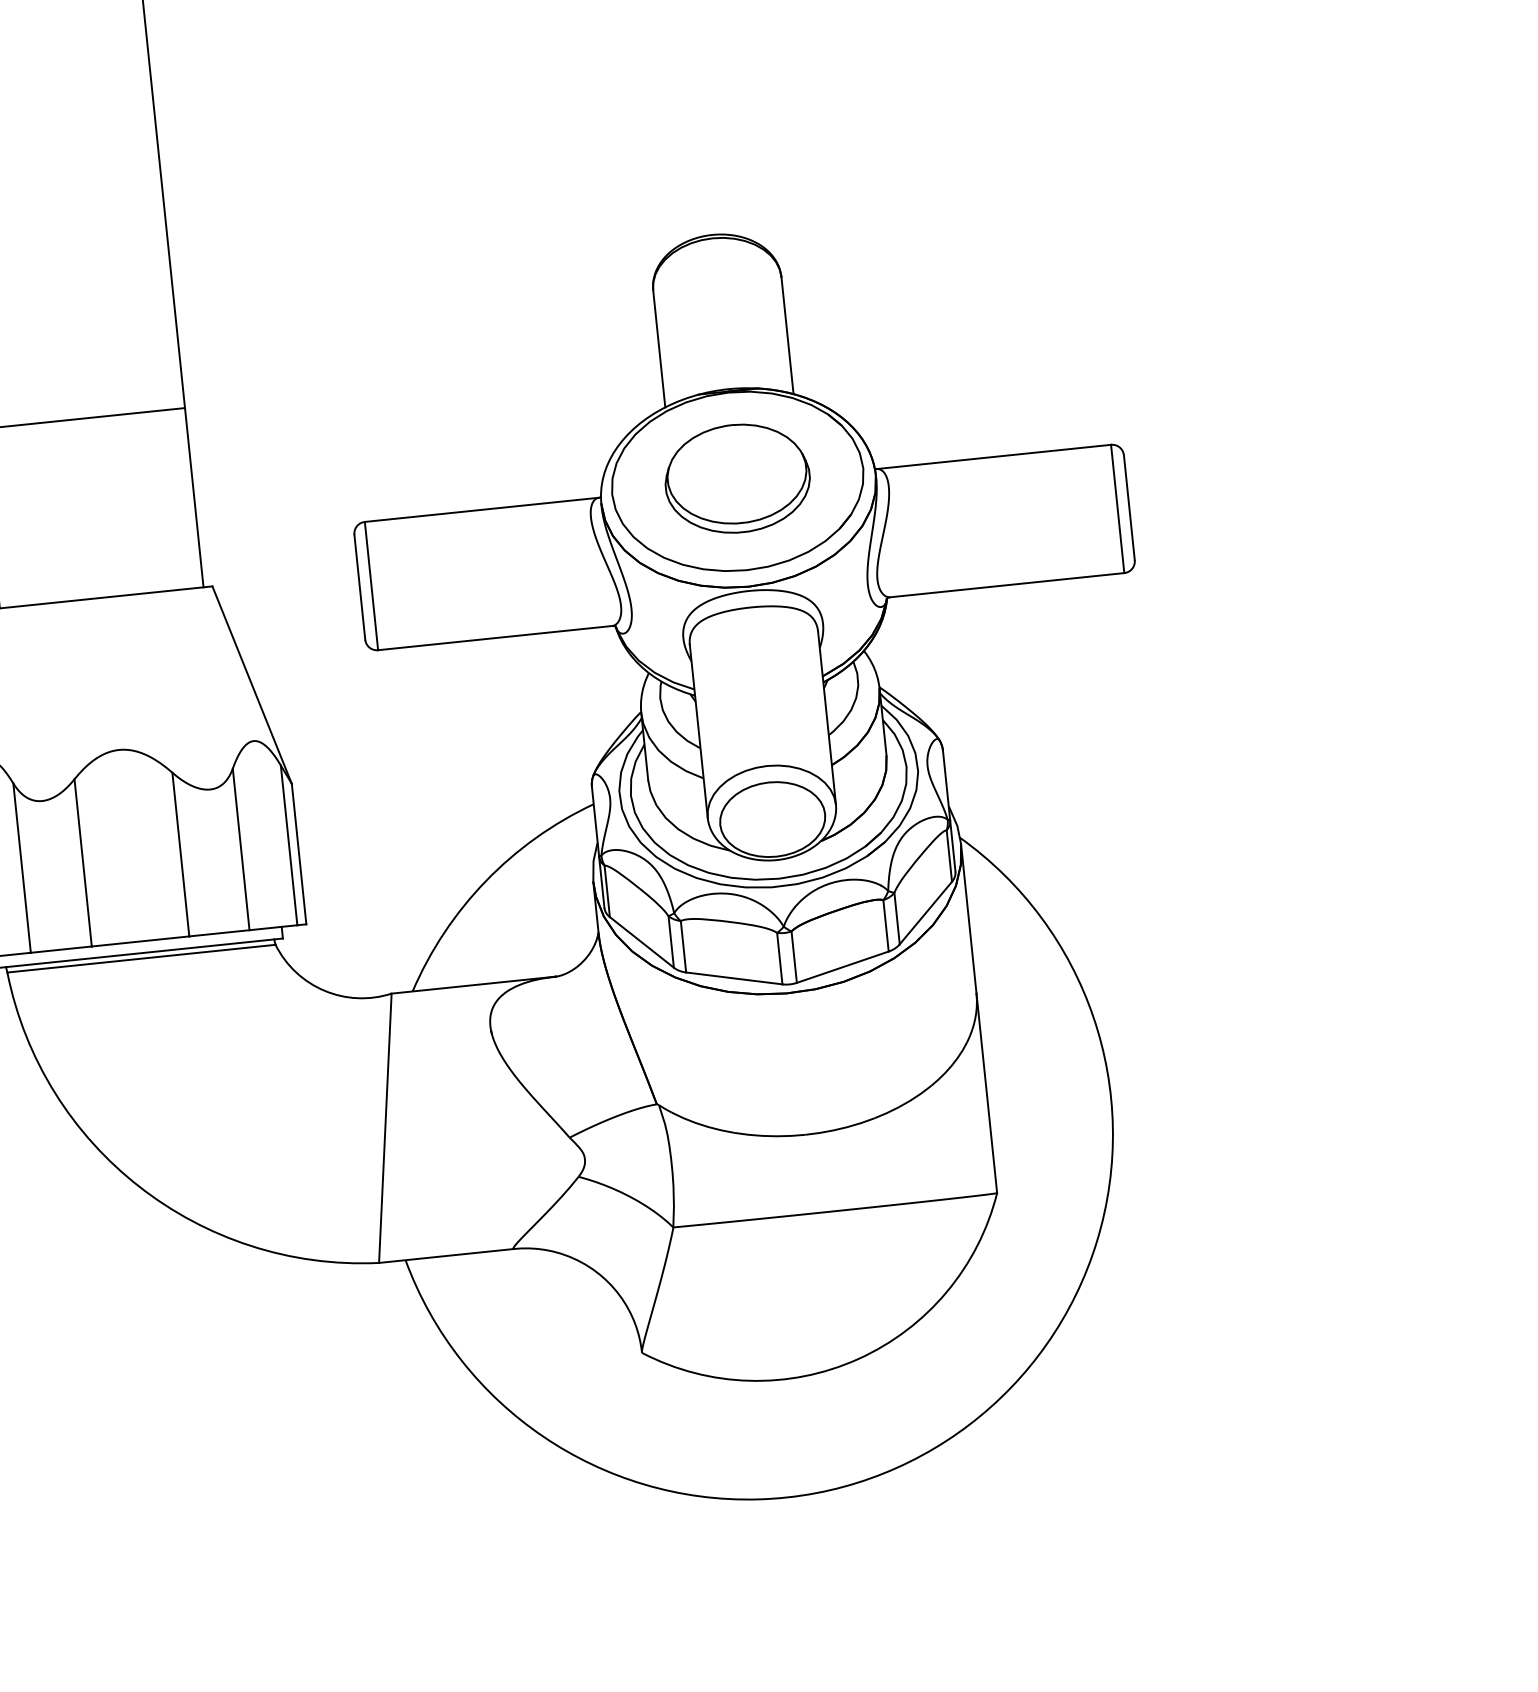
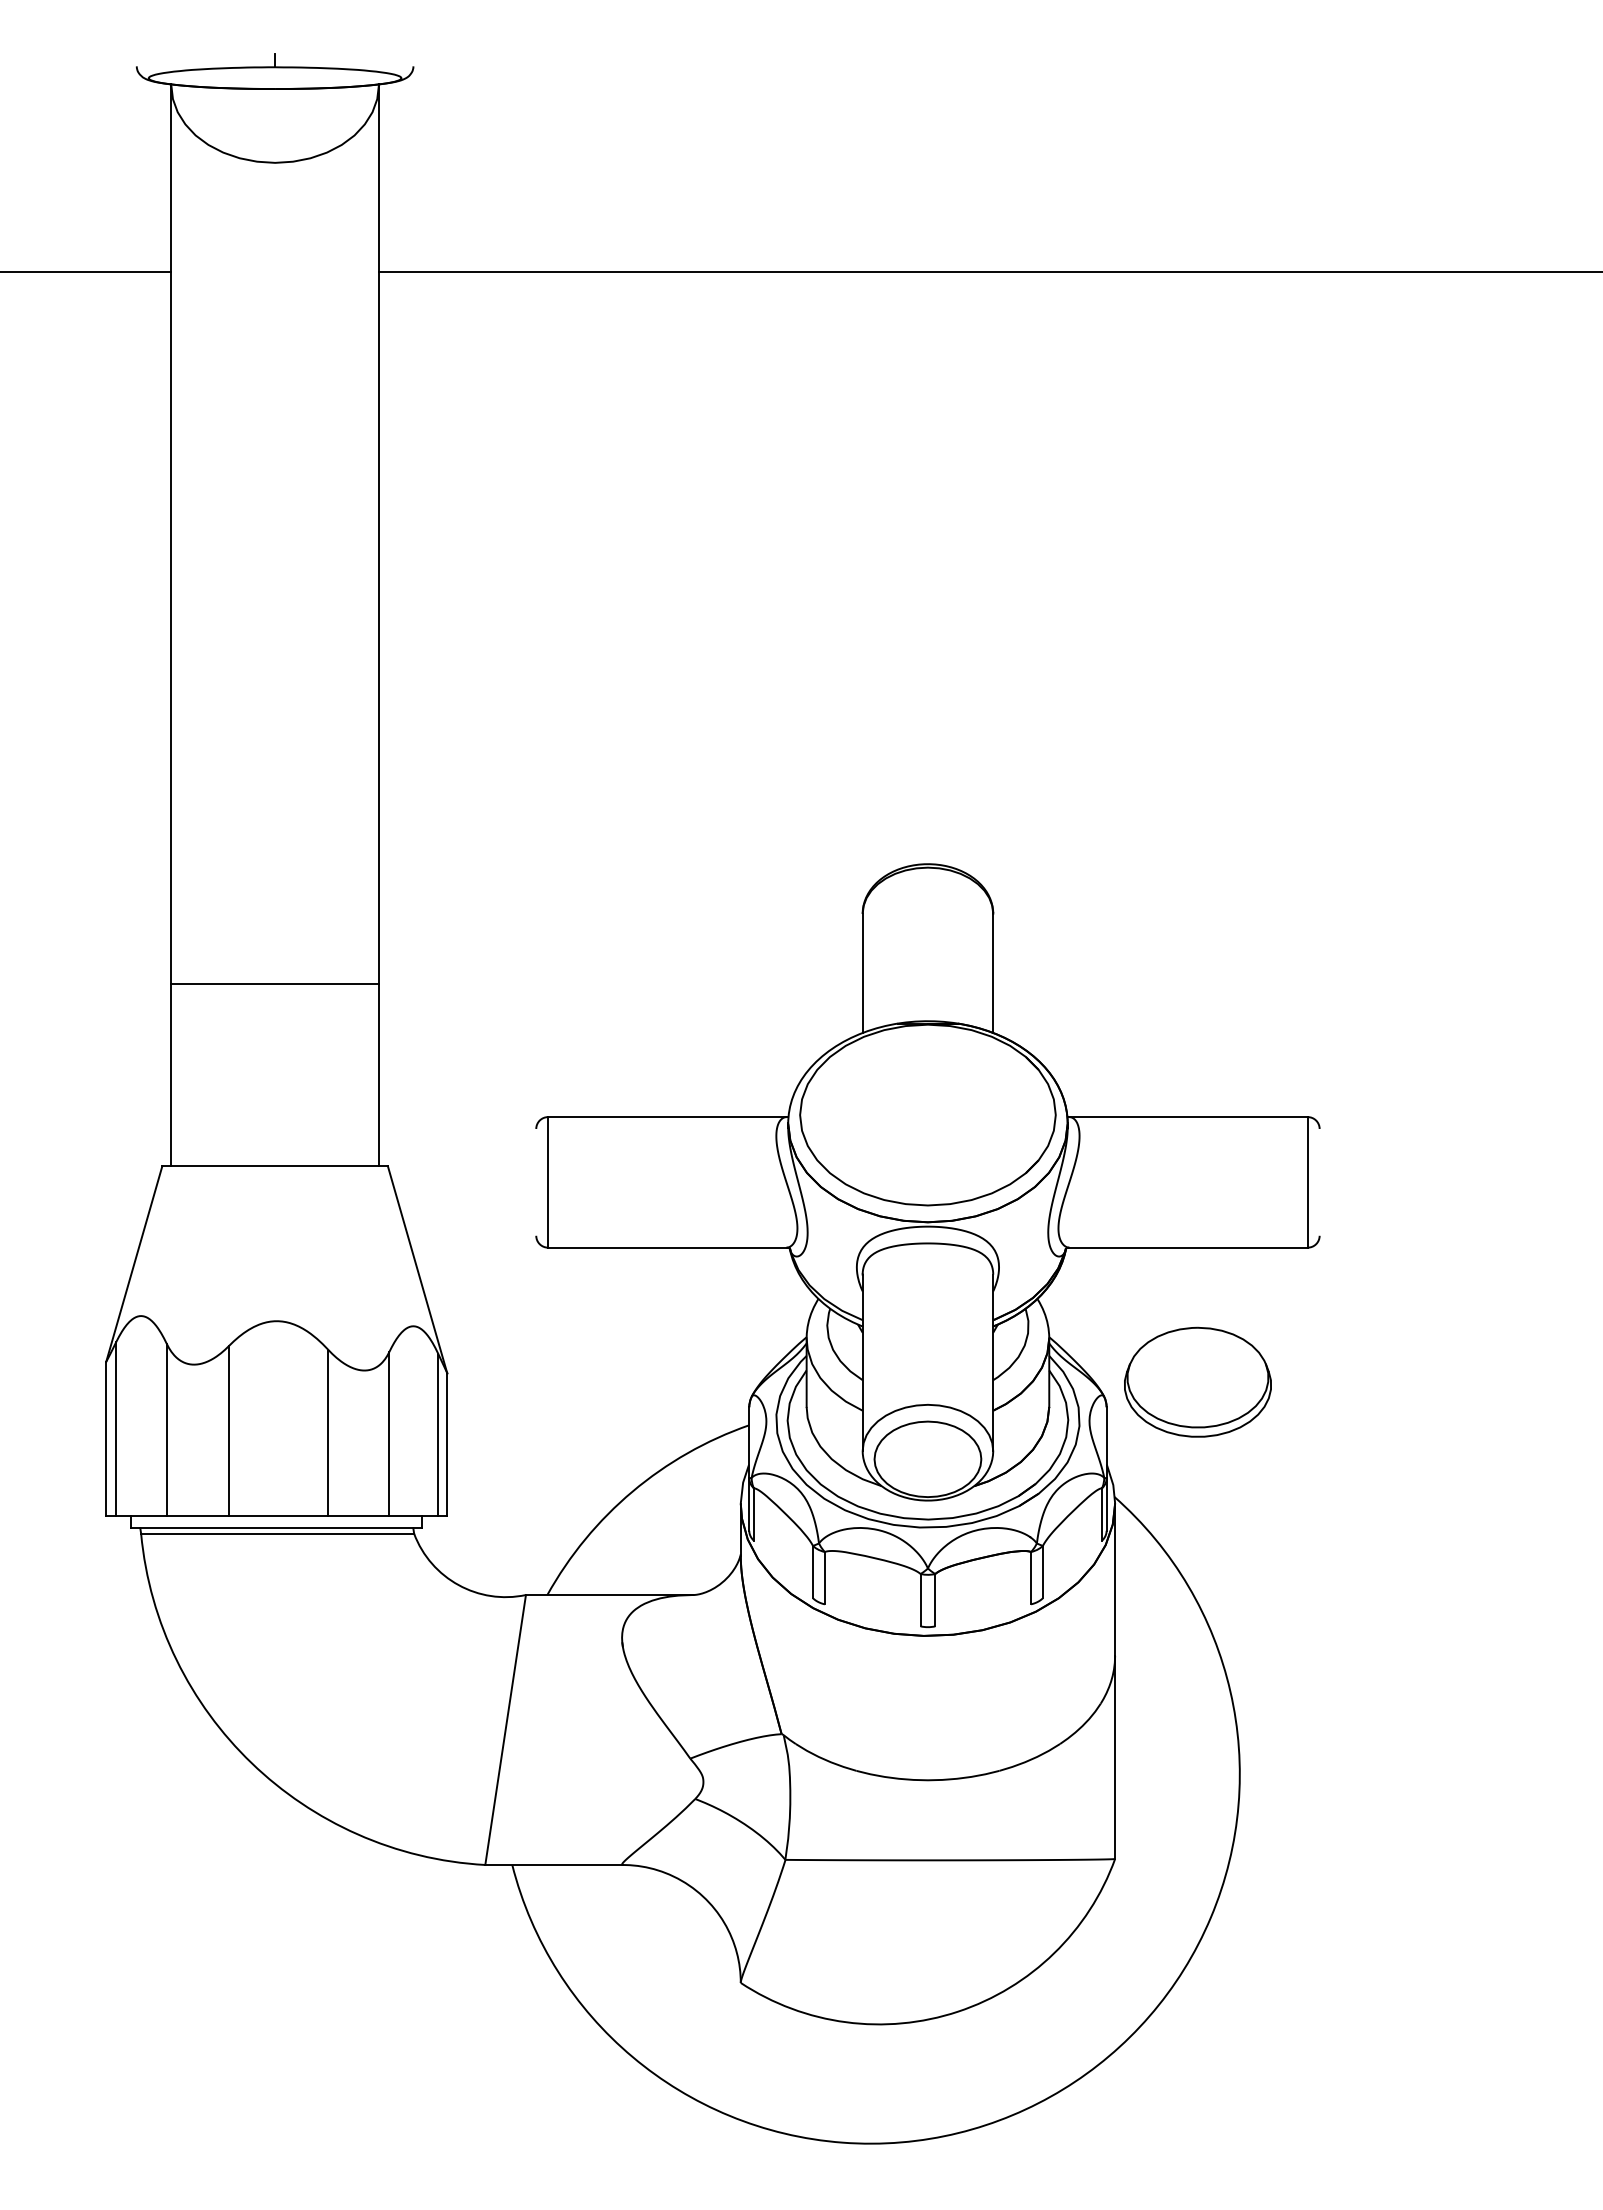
part: (736, 477) -> (1197, 1381), moved
line: (1129, 506) -> (1319, 1181), removed
line: (359, 586) -> (536, 1181), removed
line: (925, 913) -> (1072, 1569), removed
line: (641, 942) -> (782, 1569), removed
line: (843, 967) -> (983, 1615), removed
line: (734, 978) -> (872, 1615), removed

